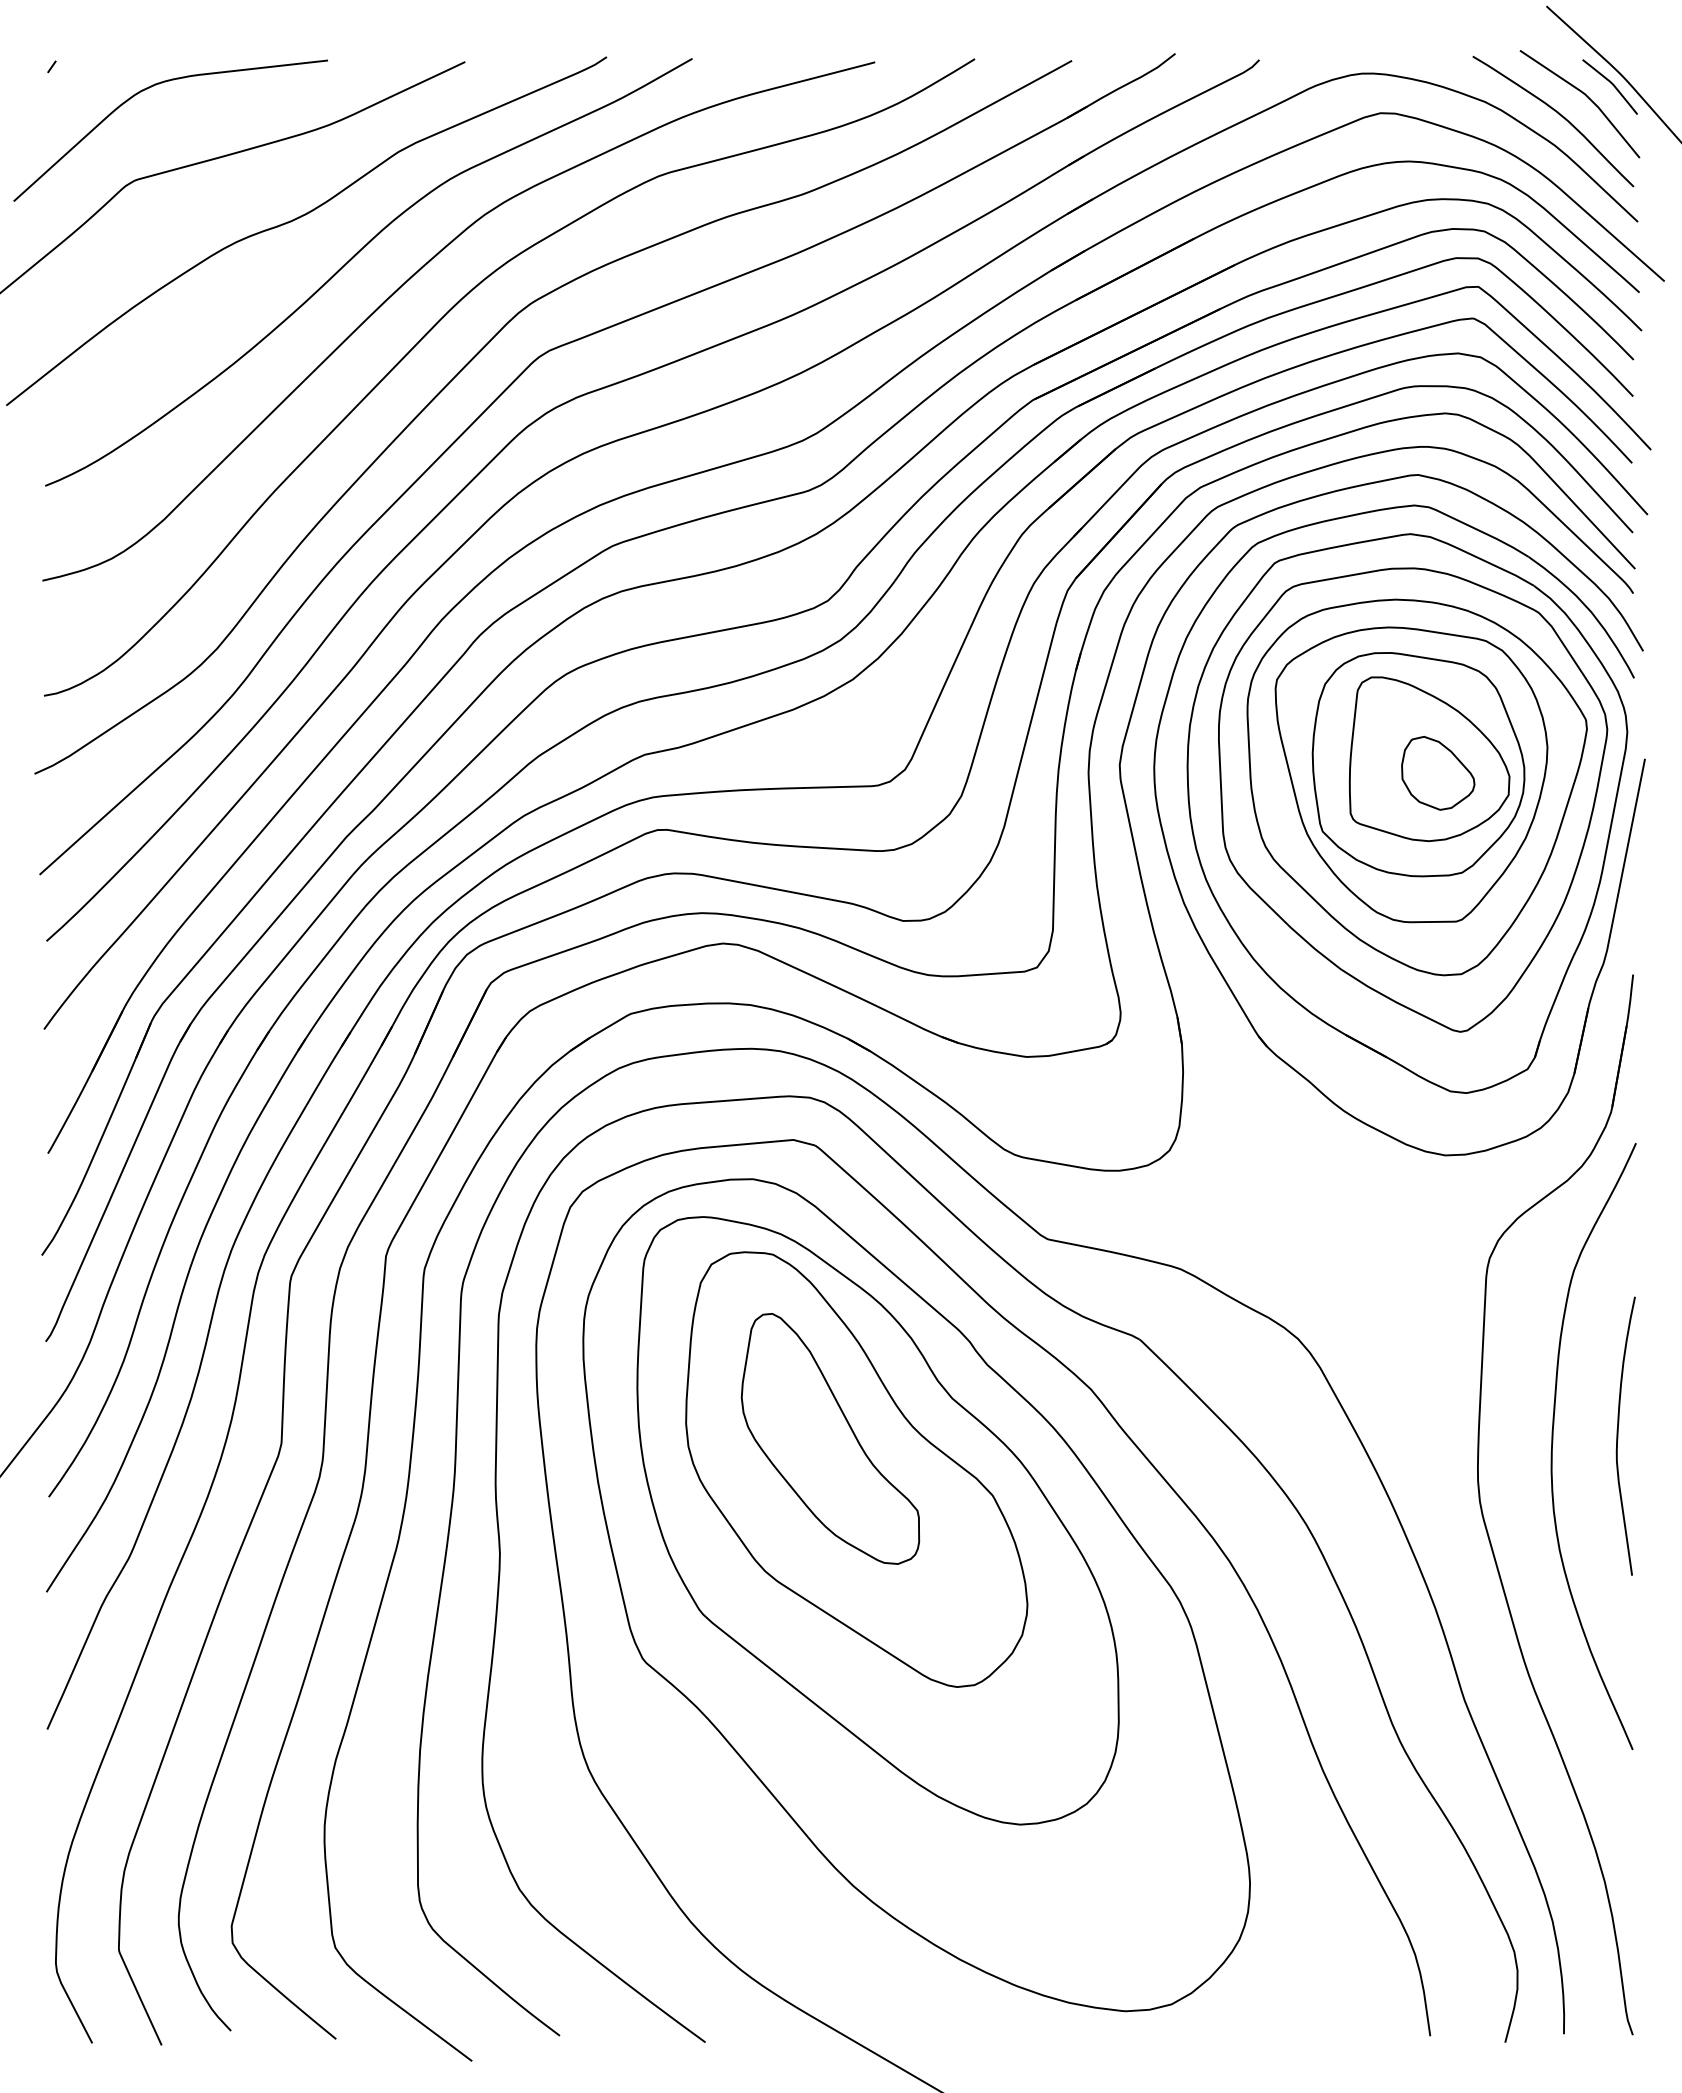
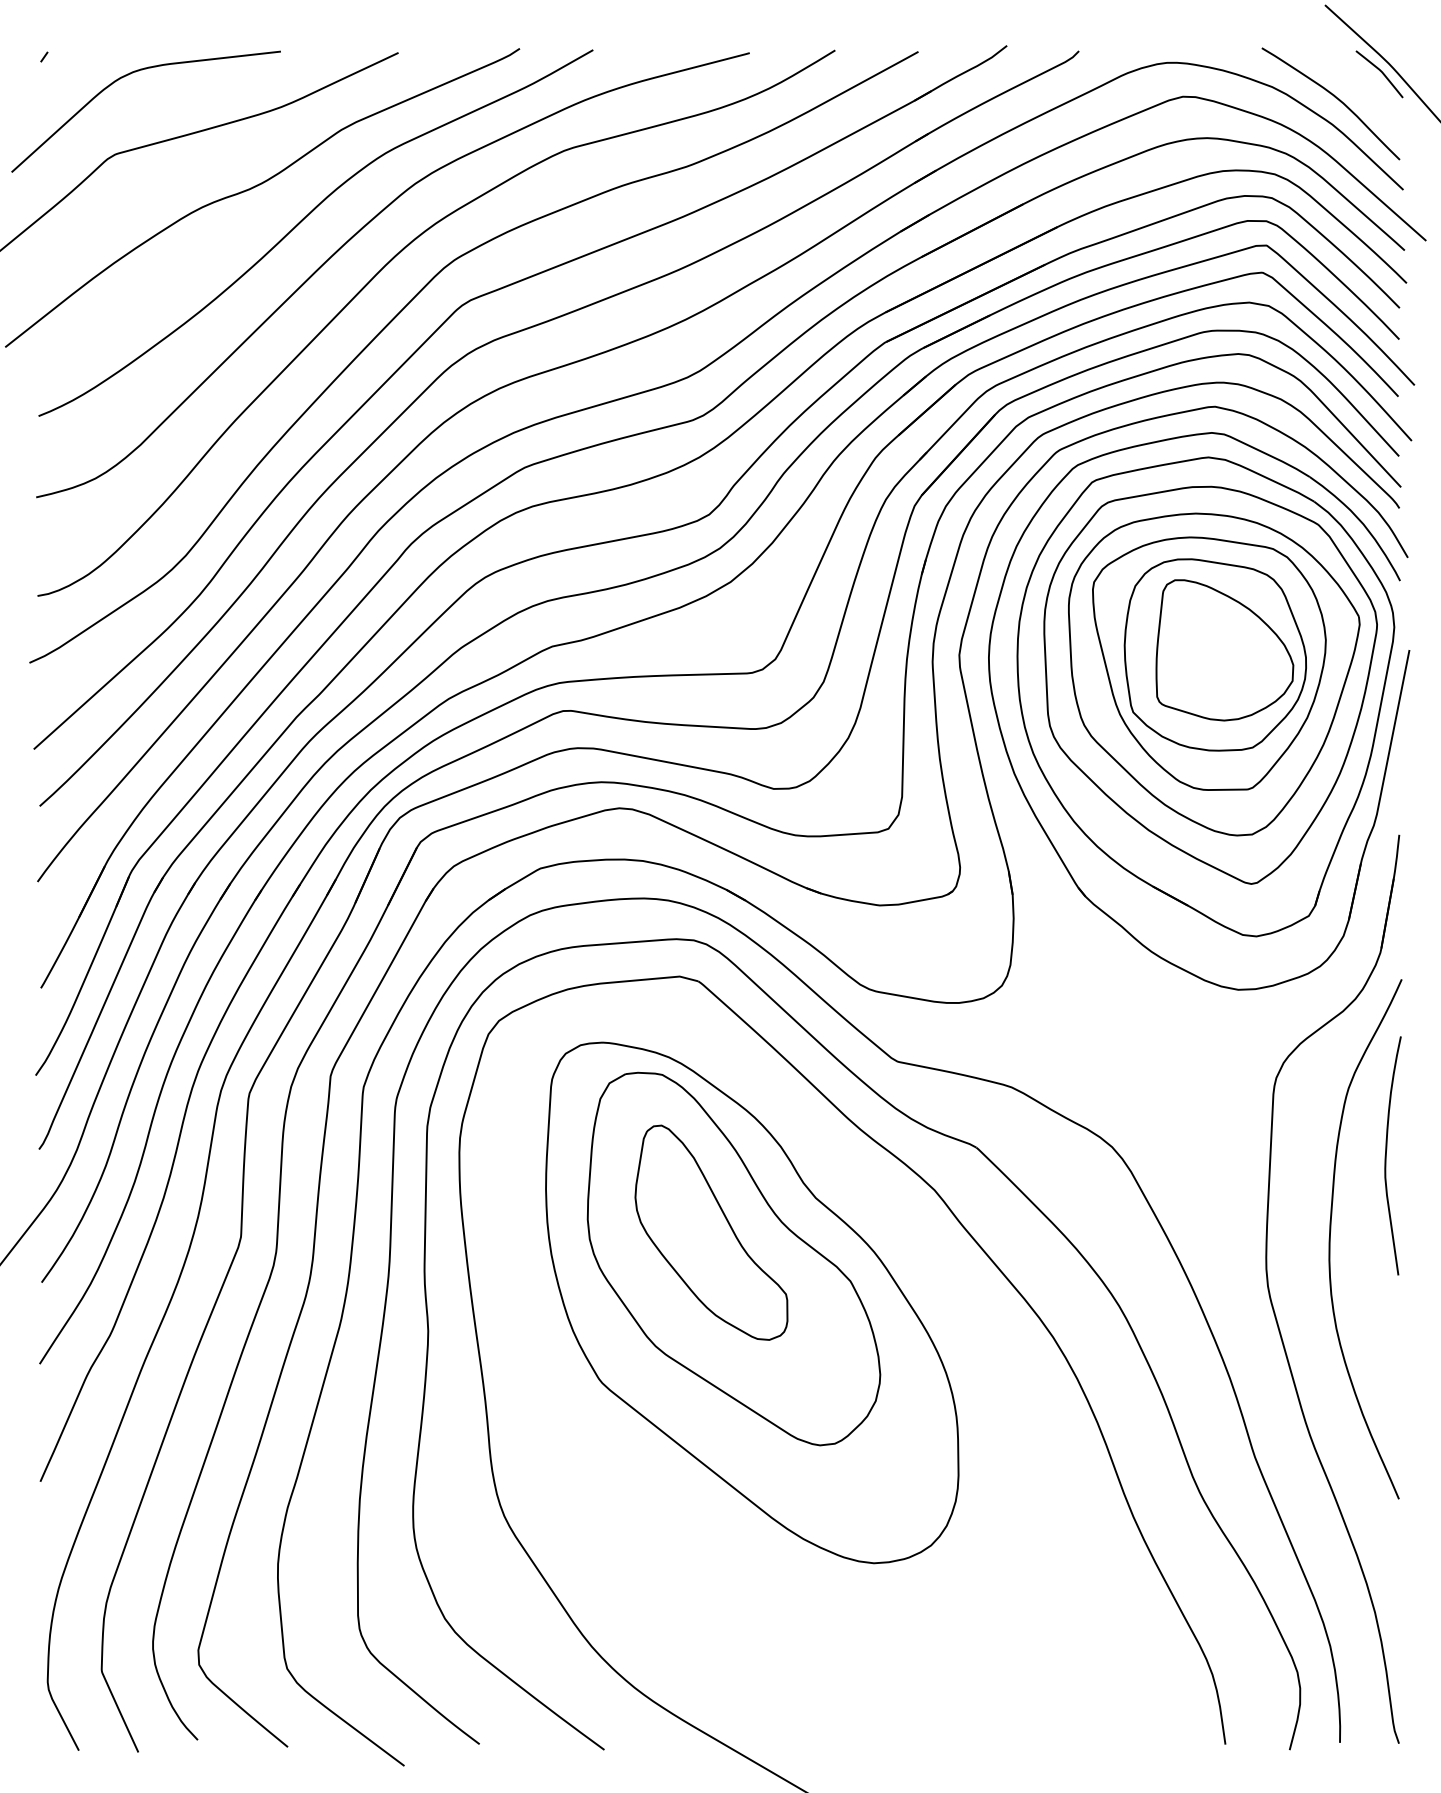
line: (1585, 96) -> (1358, 82), removed
part: (1438, 773) -> (1232, 662), removed
curve: (1618, 1435) -> (1386, 1155), moved
part: (916, 1595) -> (785, 1366), removed

